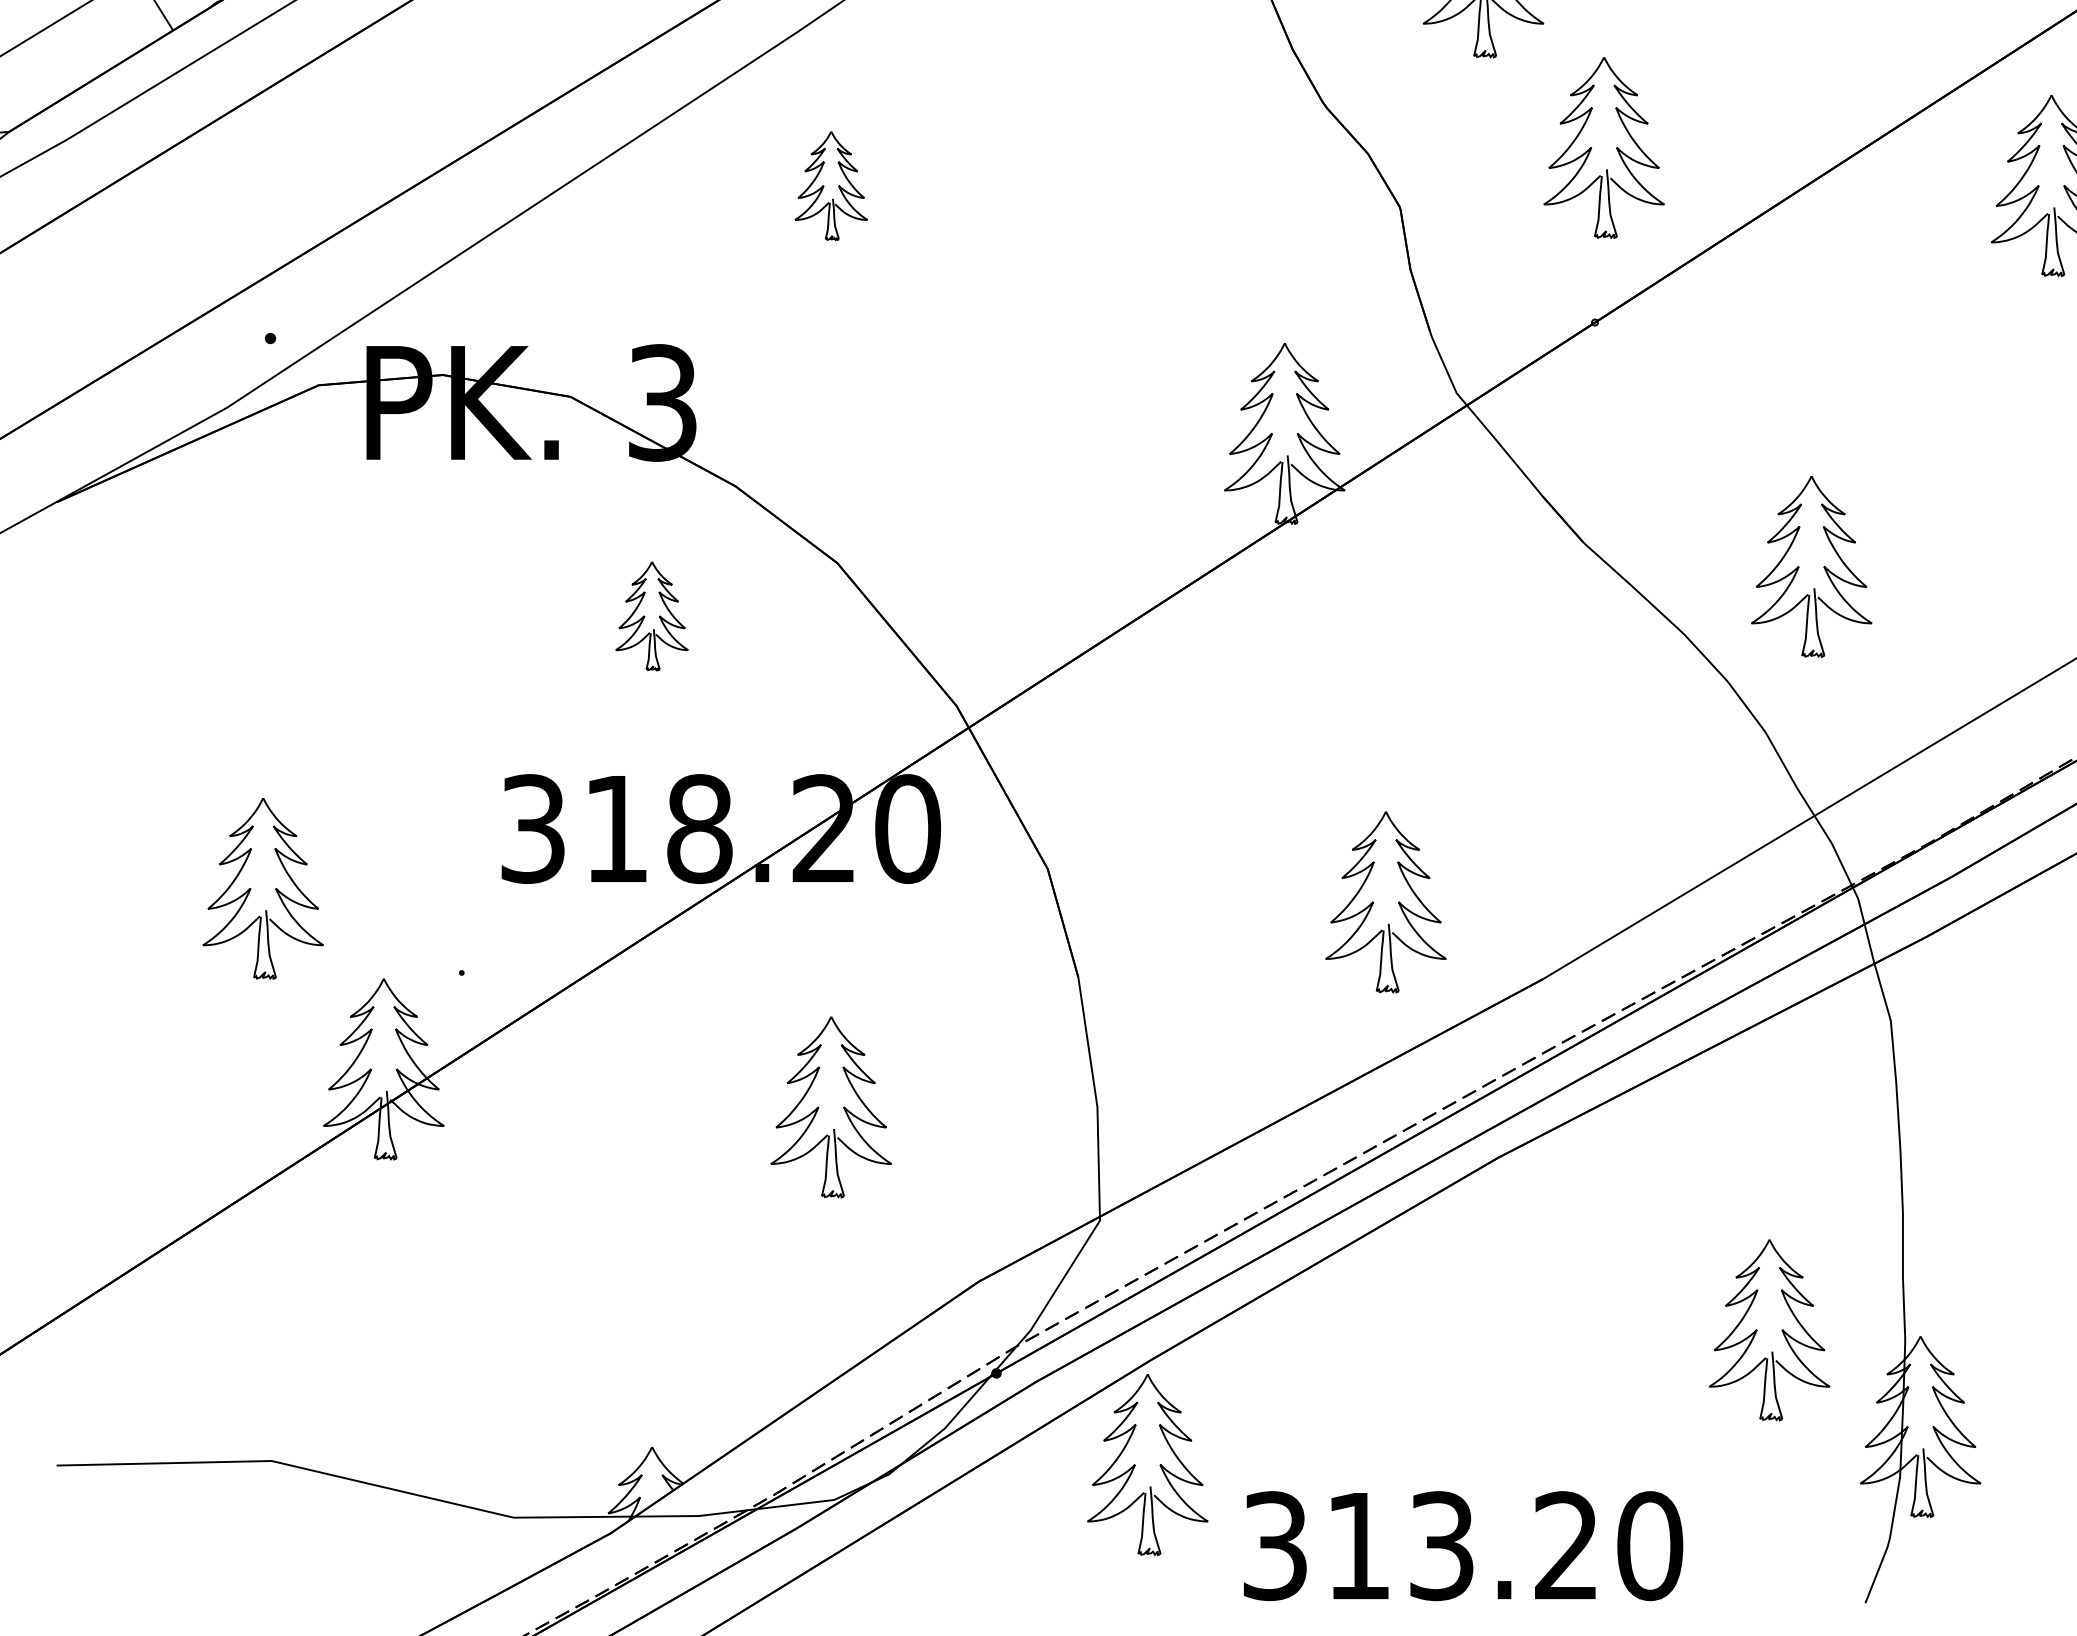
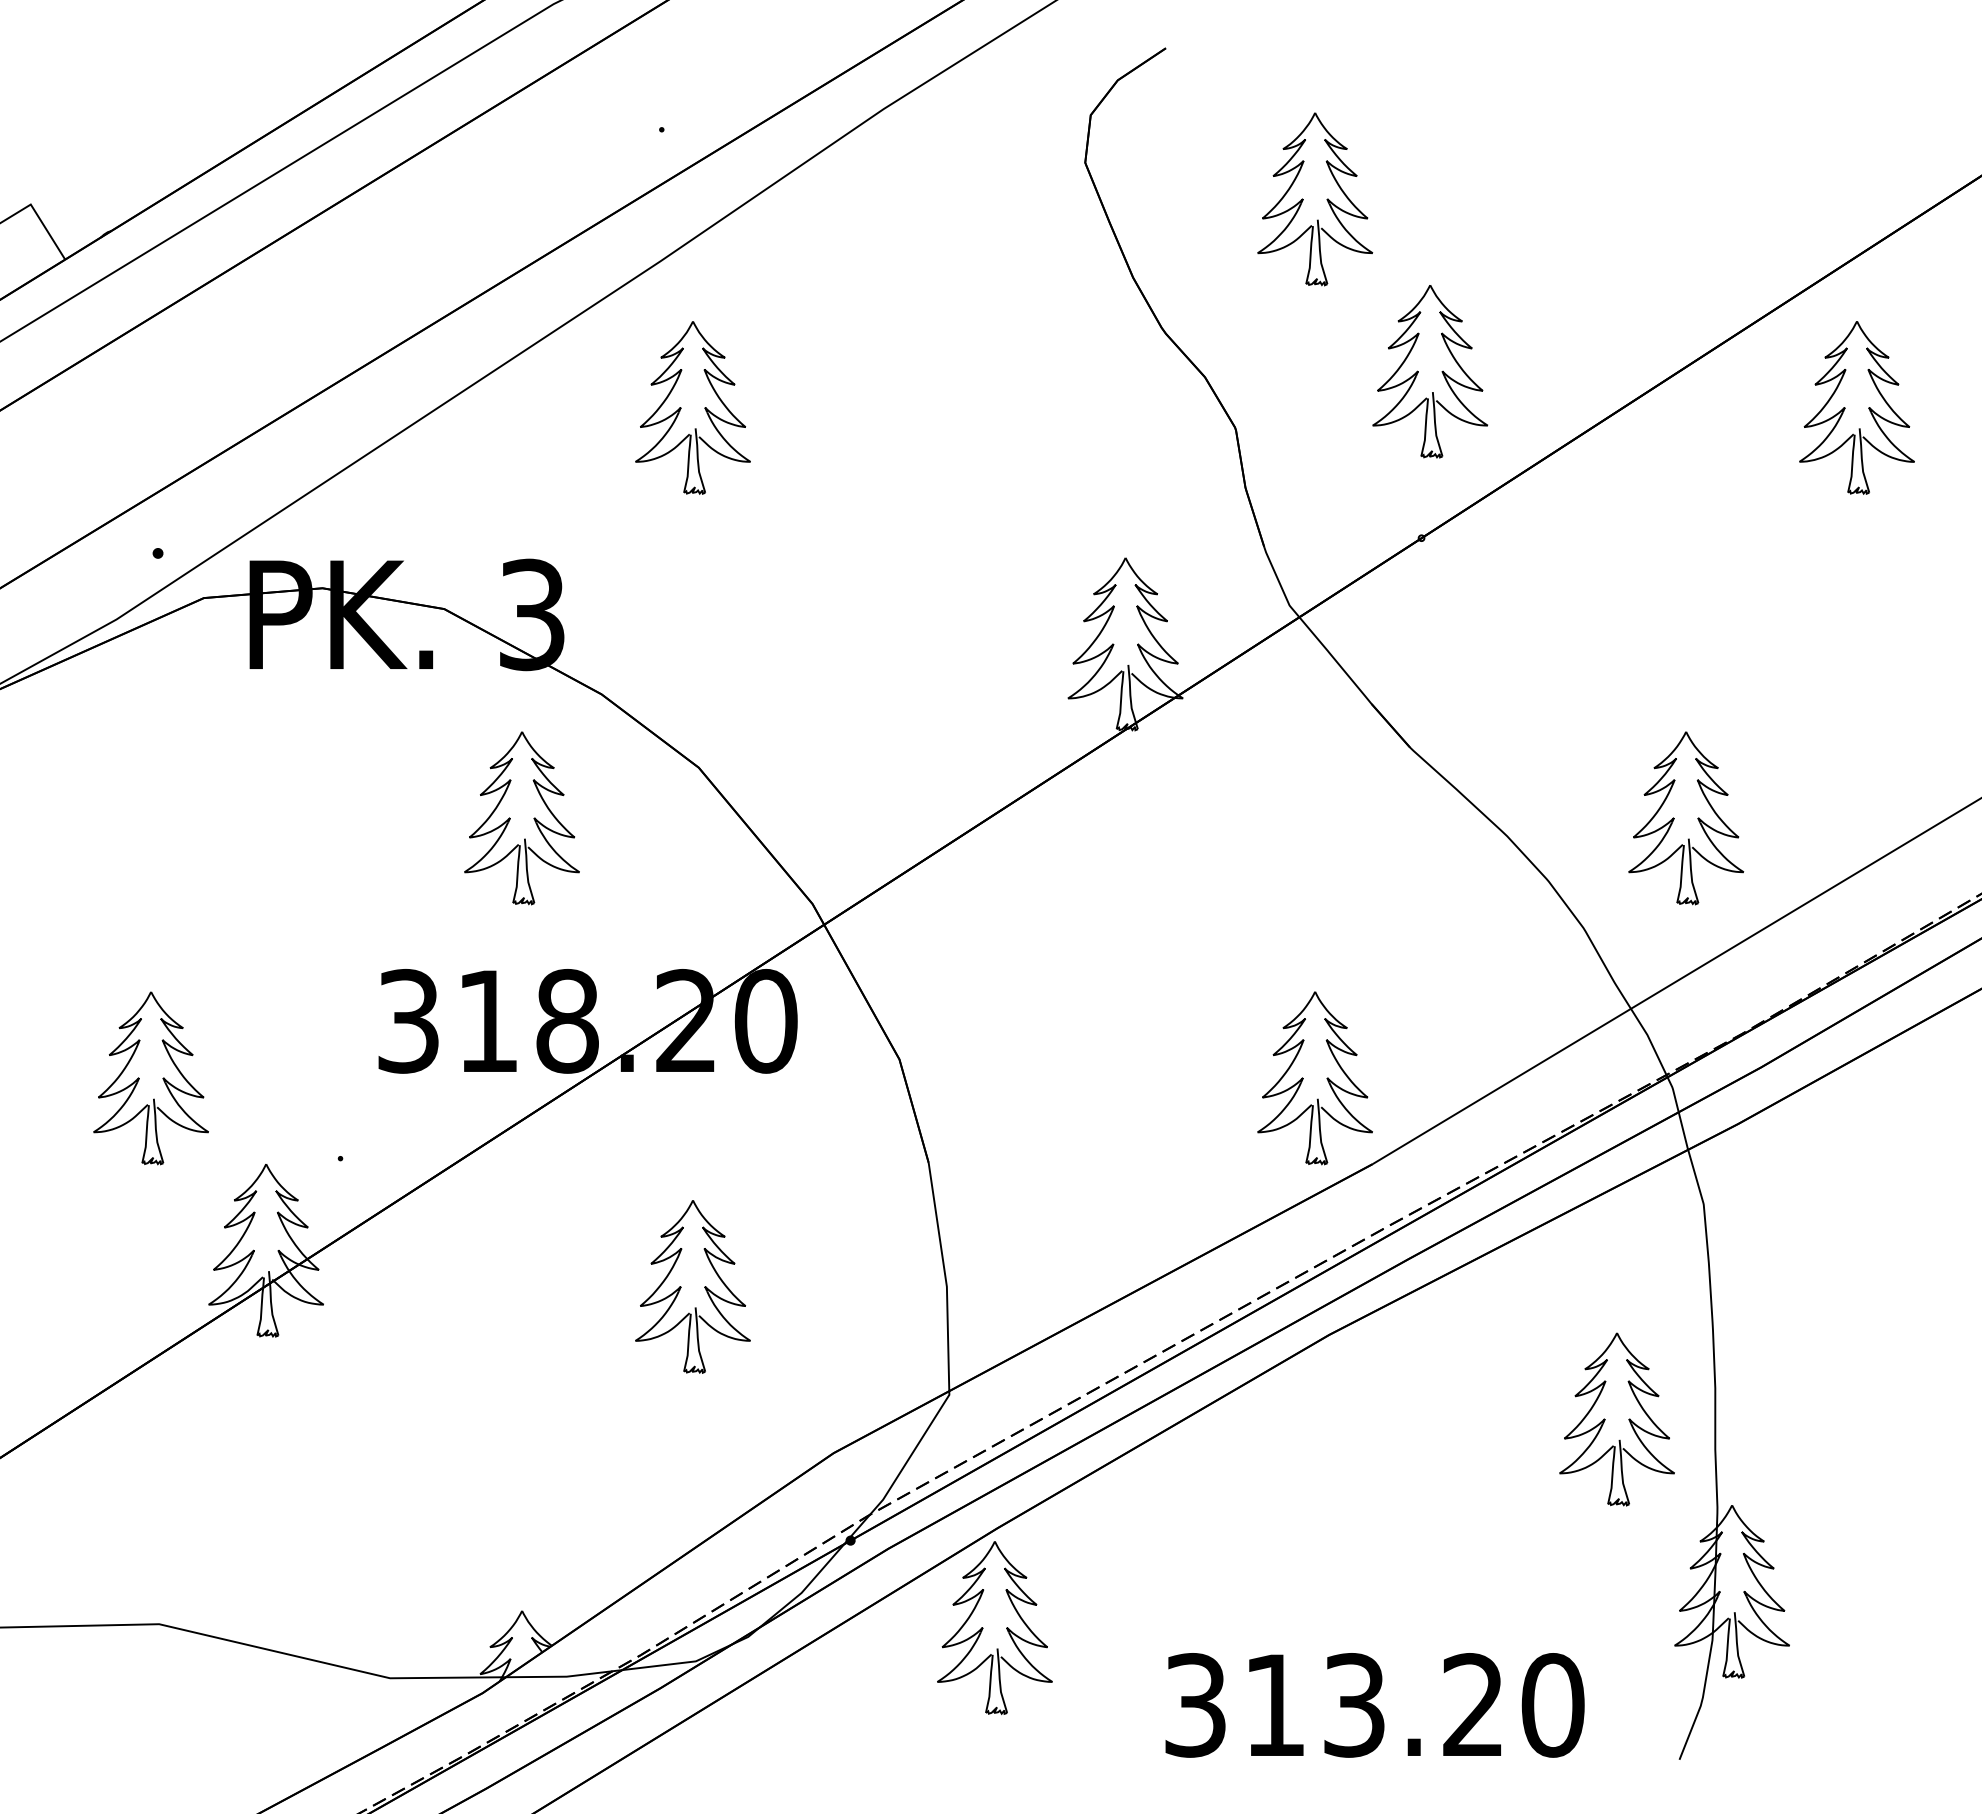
part: (830, 185) -> (692, 407), size x1.67
part: (1823, 567) -> (1697, 818), moved
part: (651, 616) -> (521, 818), size x1.67
part: (1385, 902) -> (1314, 1078), moved
part: (1768, 1330) -> (1616, 1419), moved
text: (1462, 1546) -> (1374, 1705), moved

